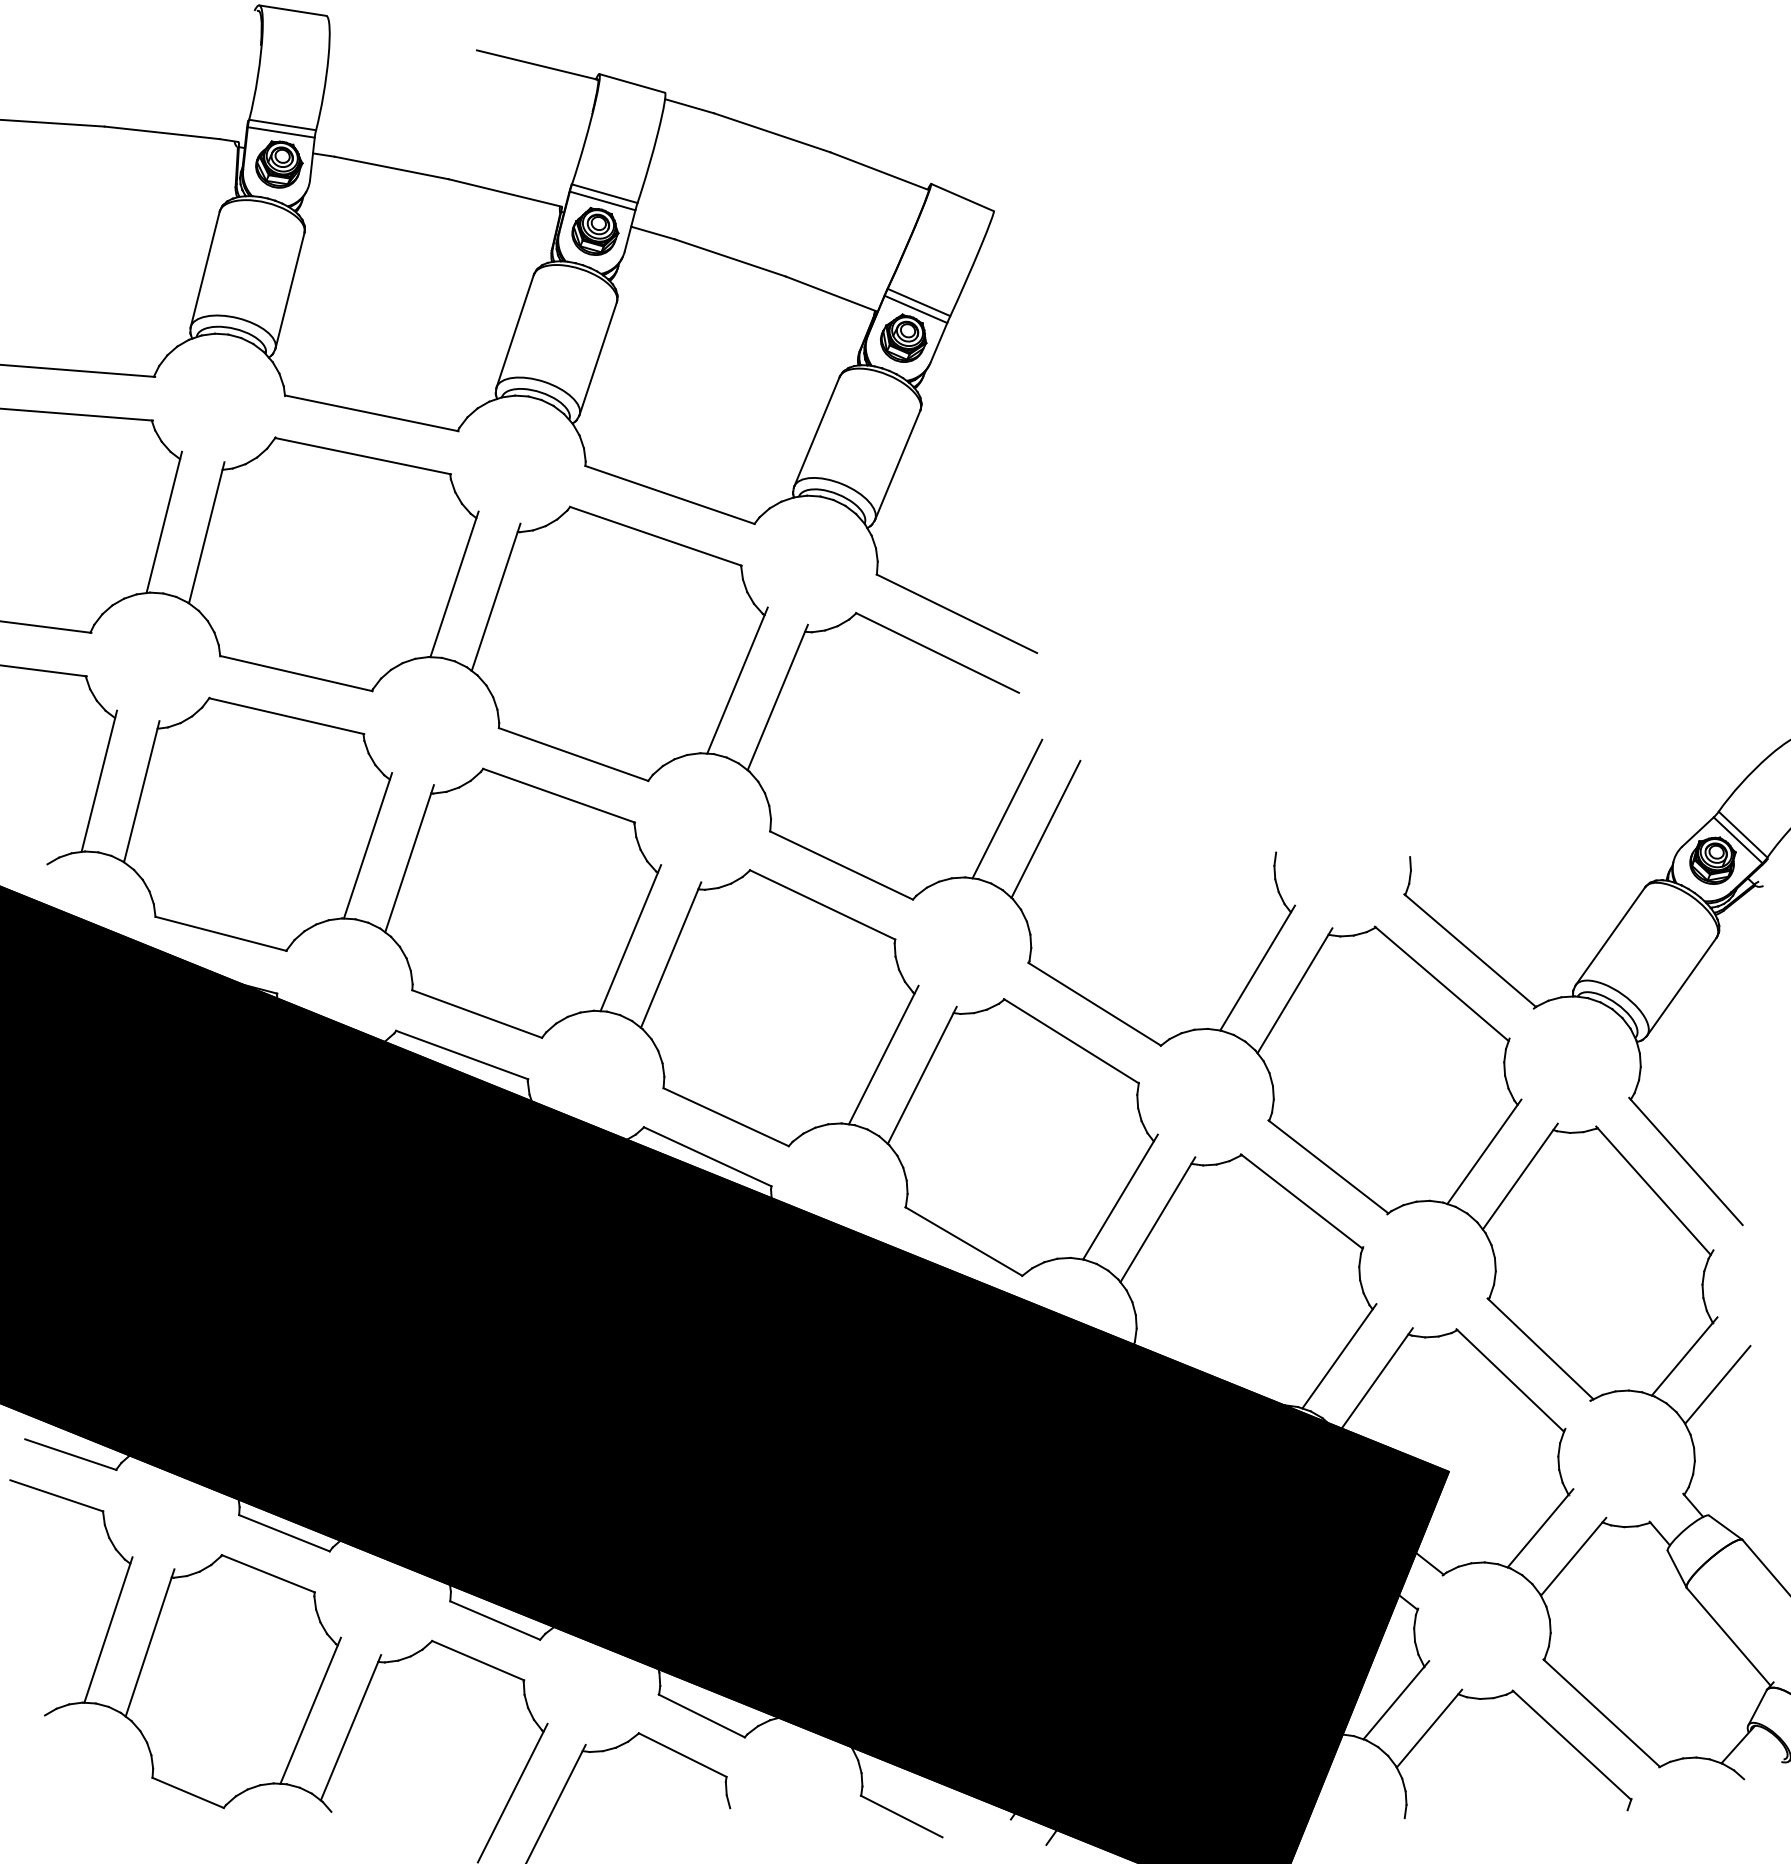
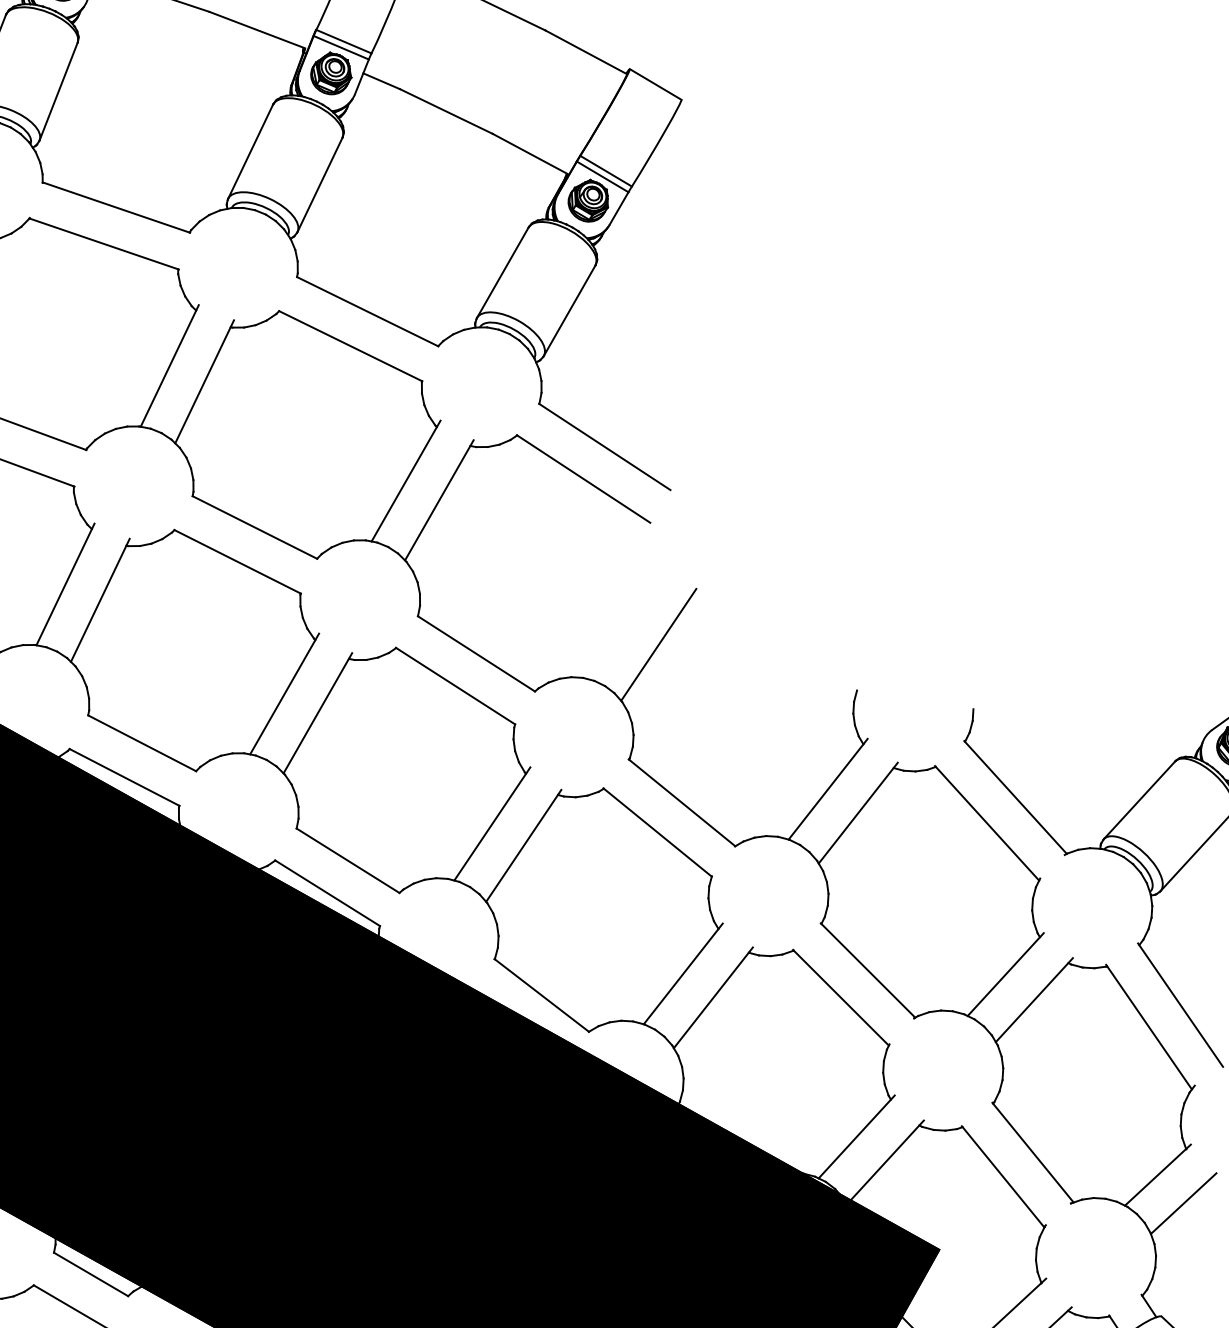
line: (1007, 808) -> (627, 622), removed

